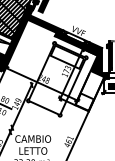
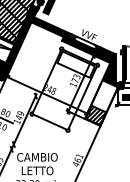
hatch: (84, 102) -> (95, 115), added

